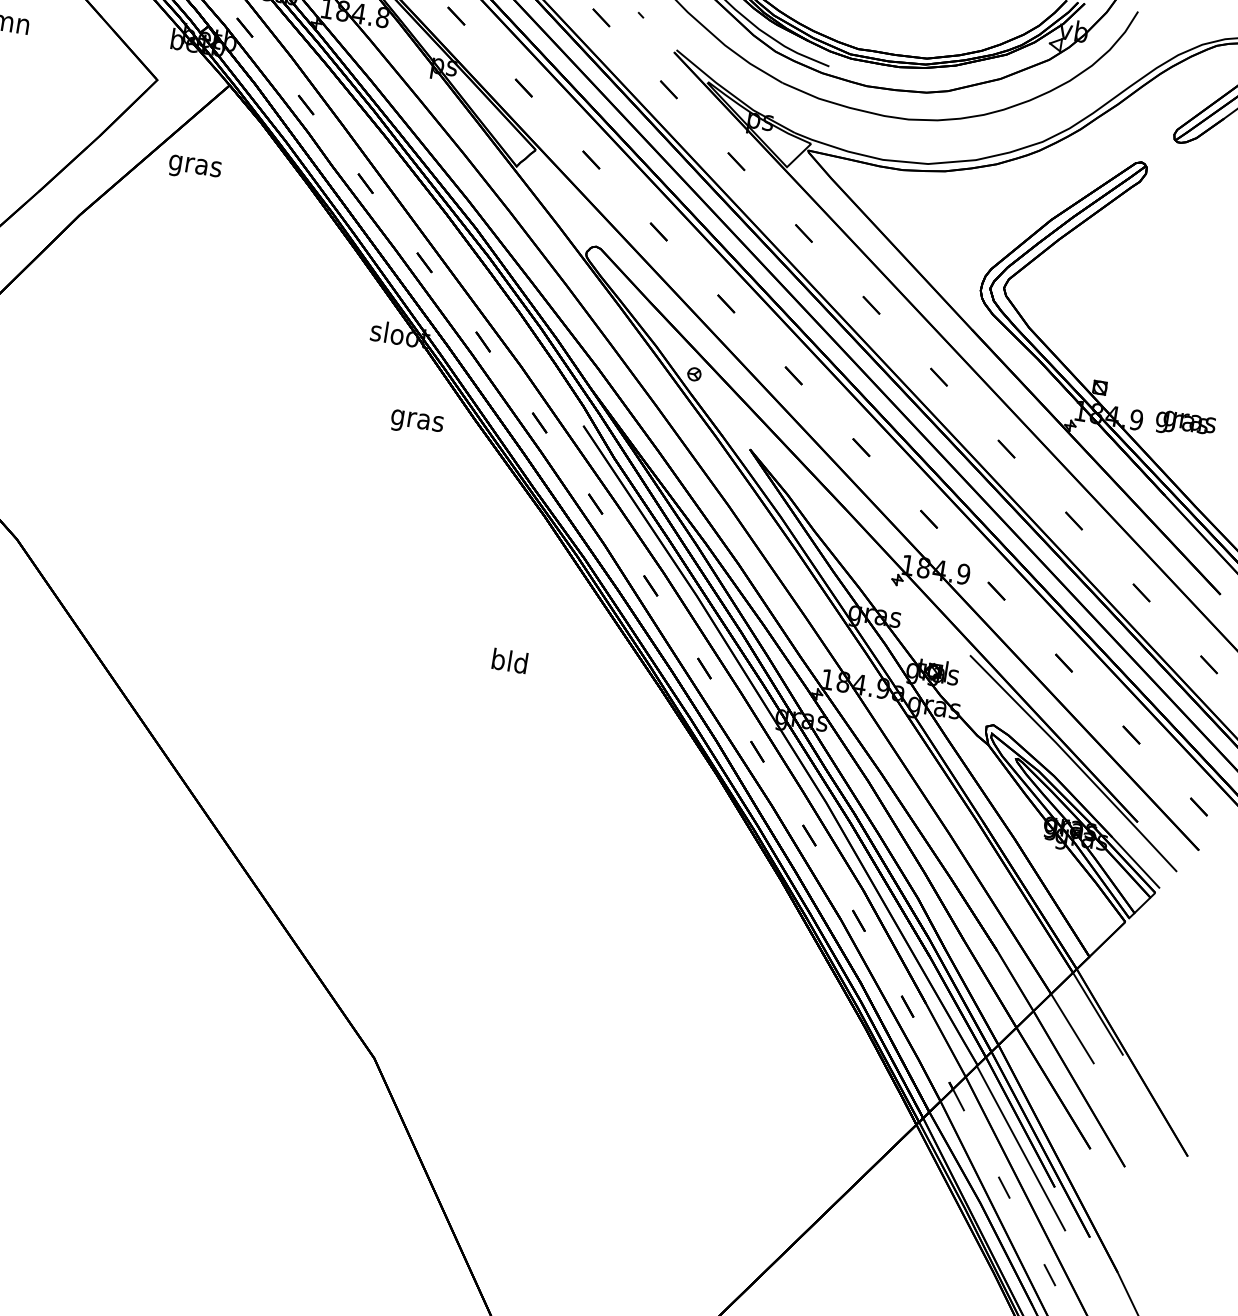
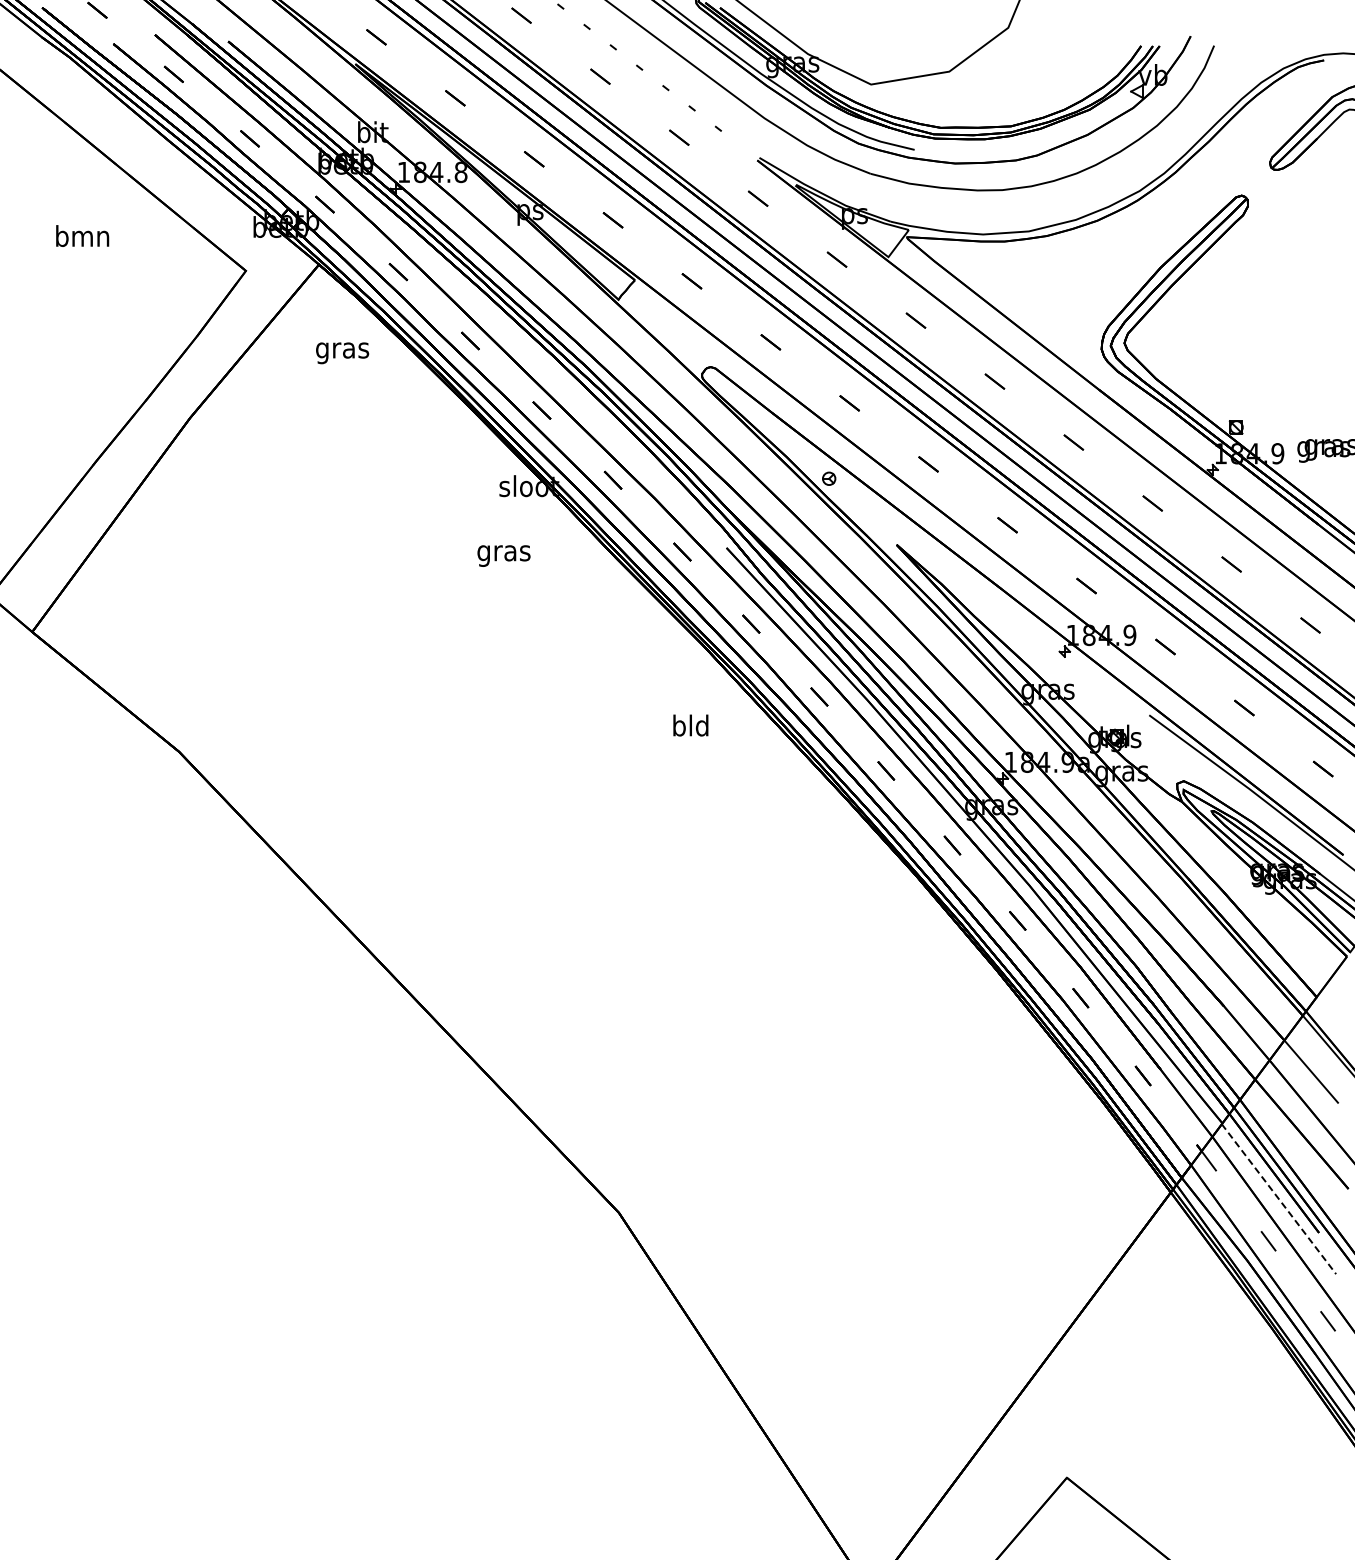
text: (194, 168) -> (342, 353), moved
text: (416, 422) -> (503, 555), moved
text: (509, 660) -> (690, 725), moved
line: (1021, 1148) -> (1279, 1199), solid -> dashed

